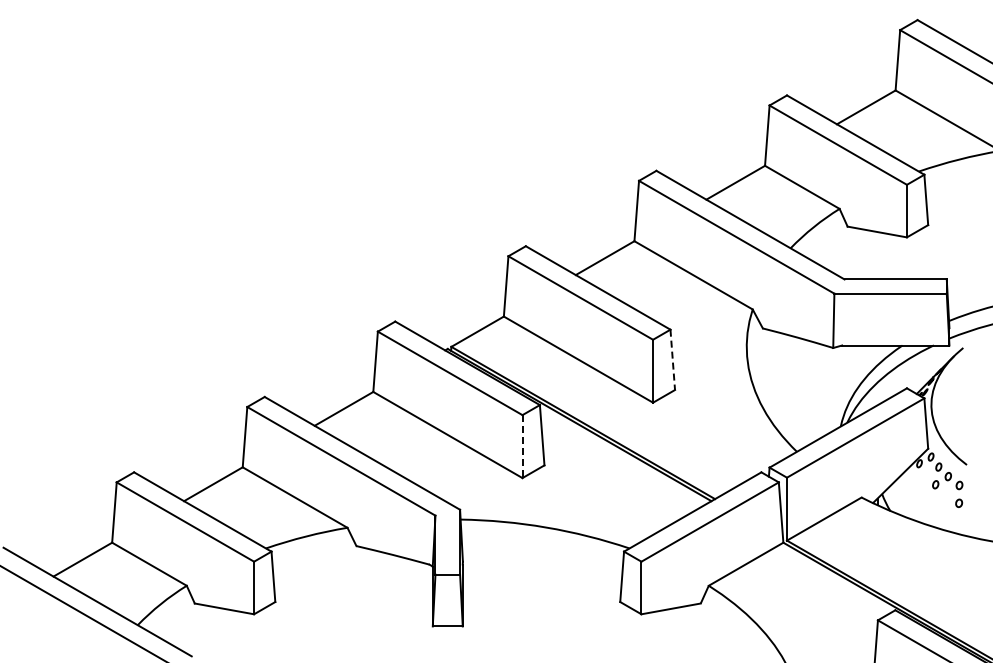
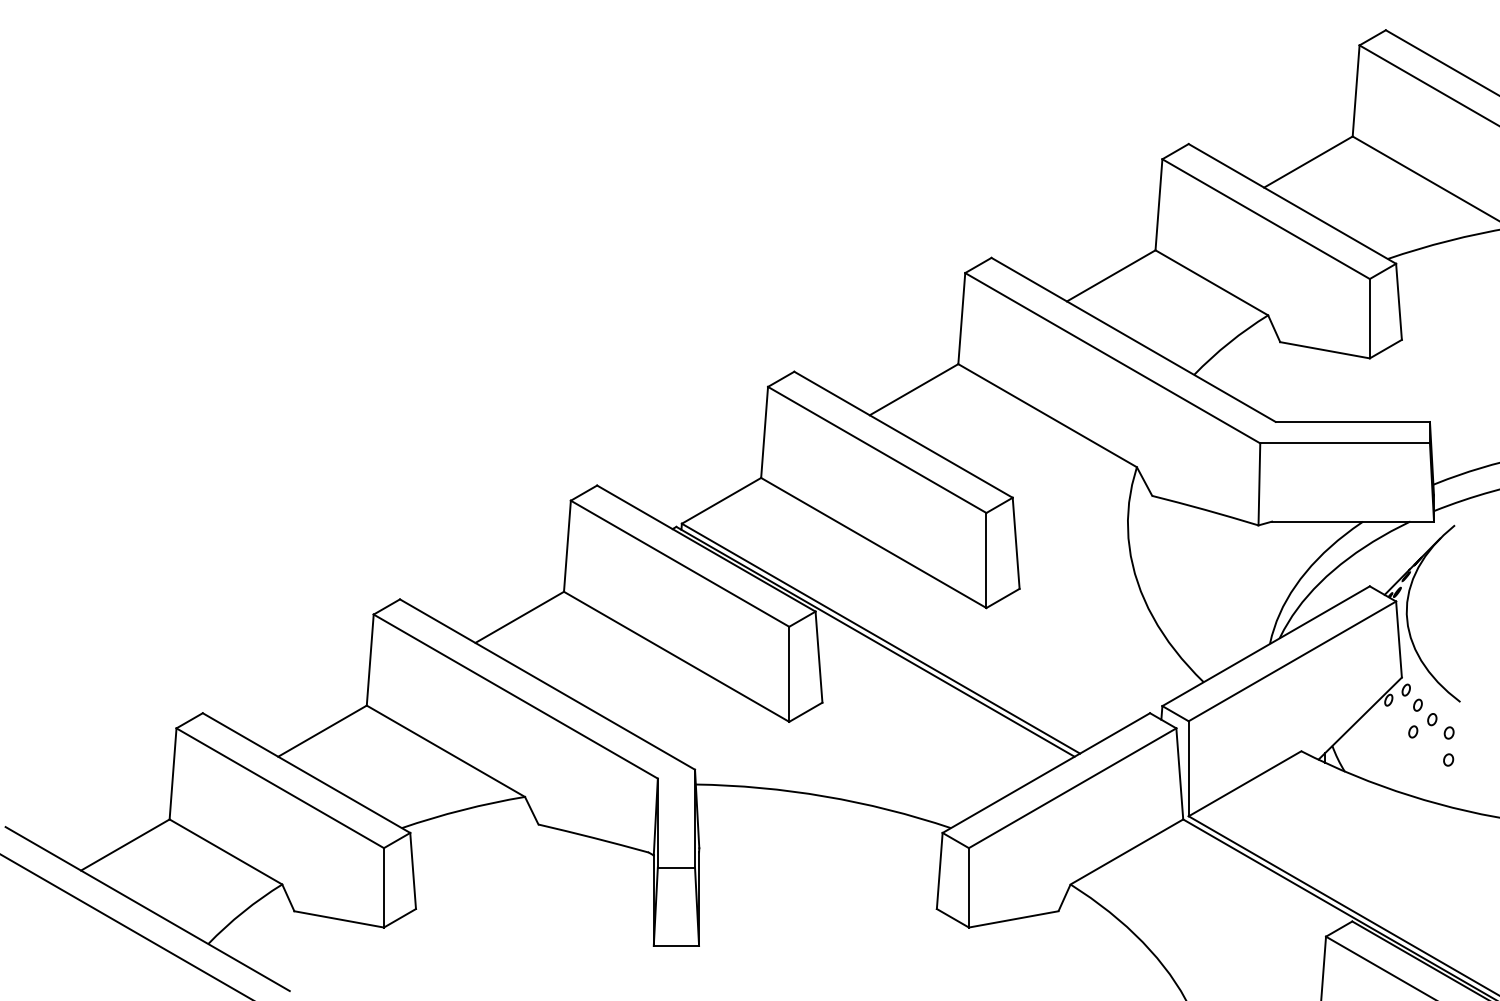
line: (672, 360) -> (1015, 544), dashed -> solid
line: (522, 447) -> (789, 675), dashed -> solid

